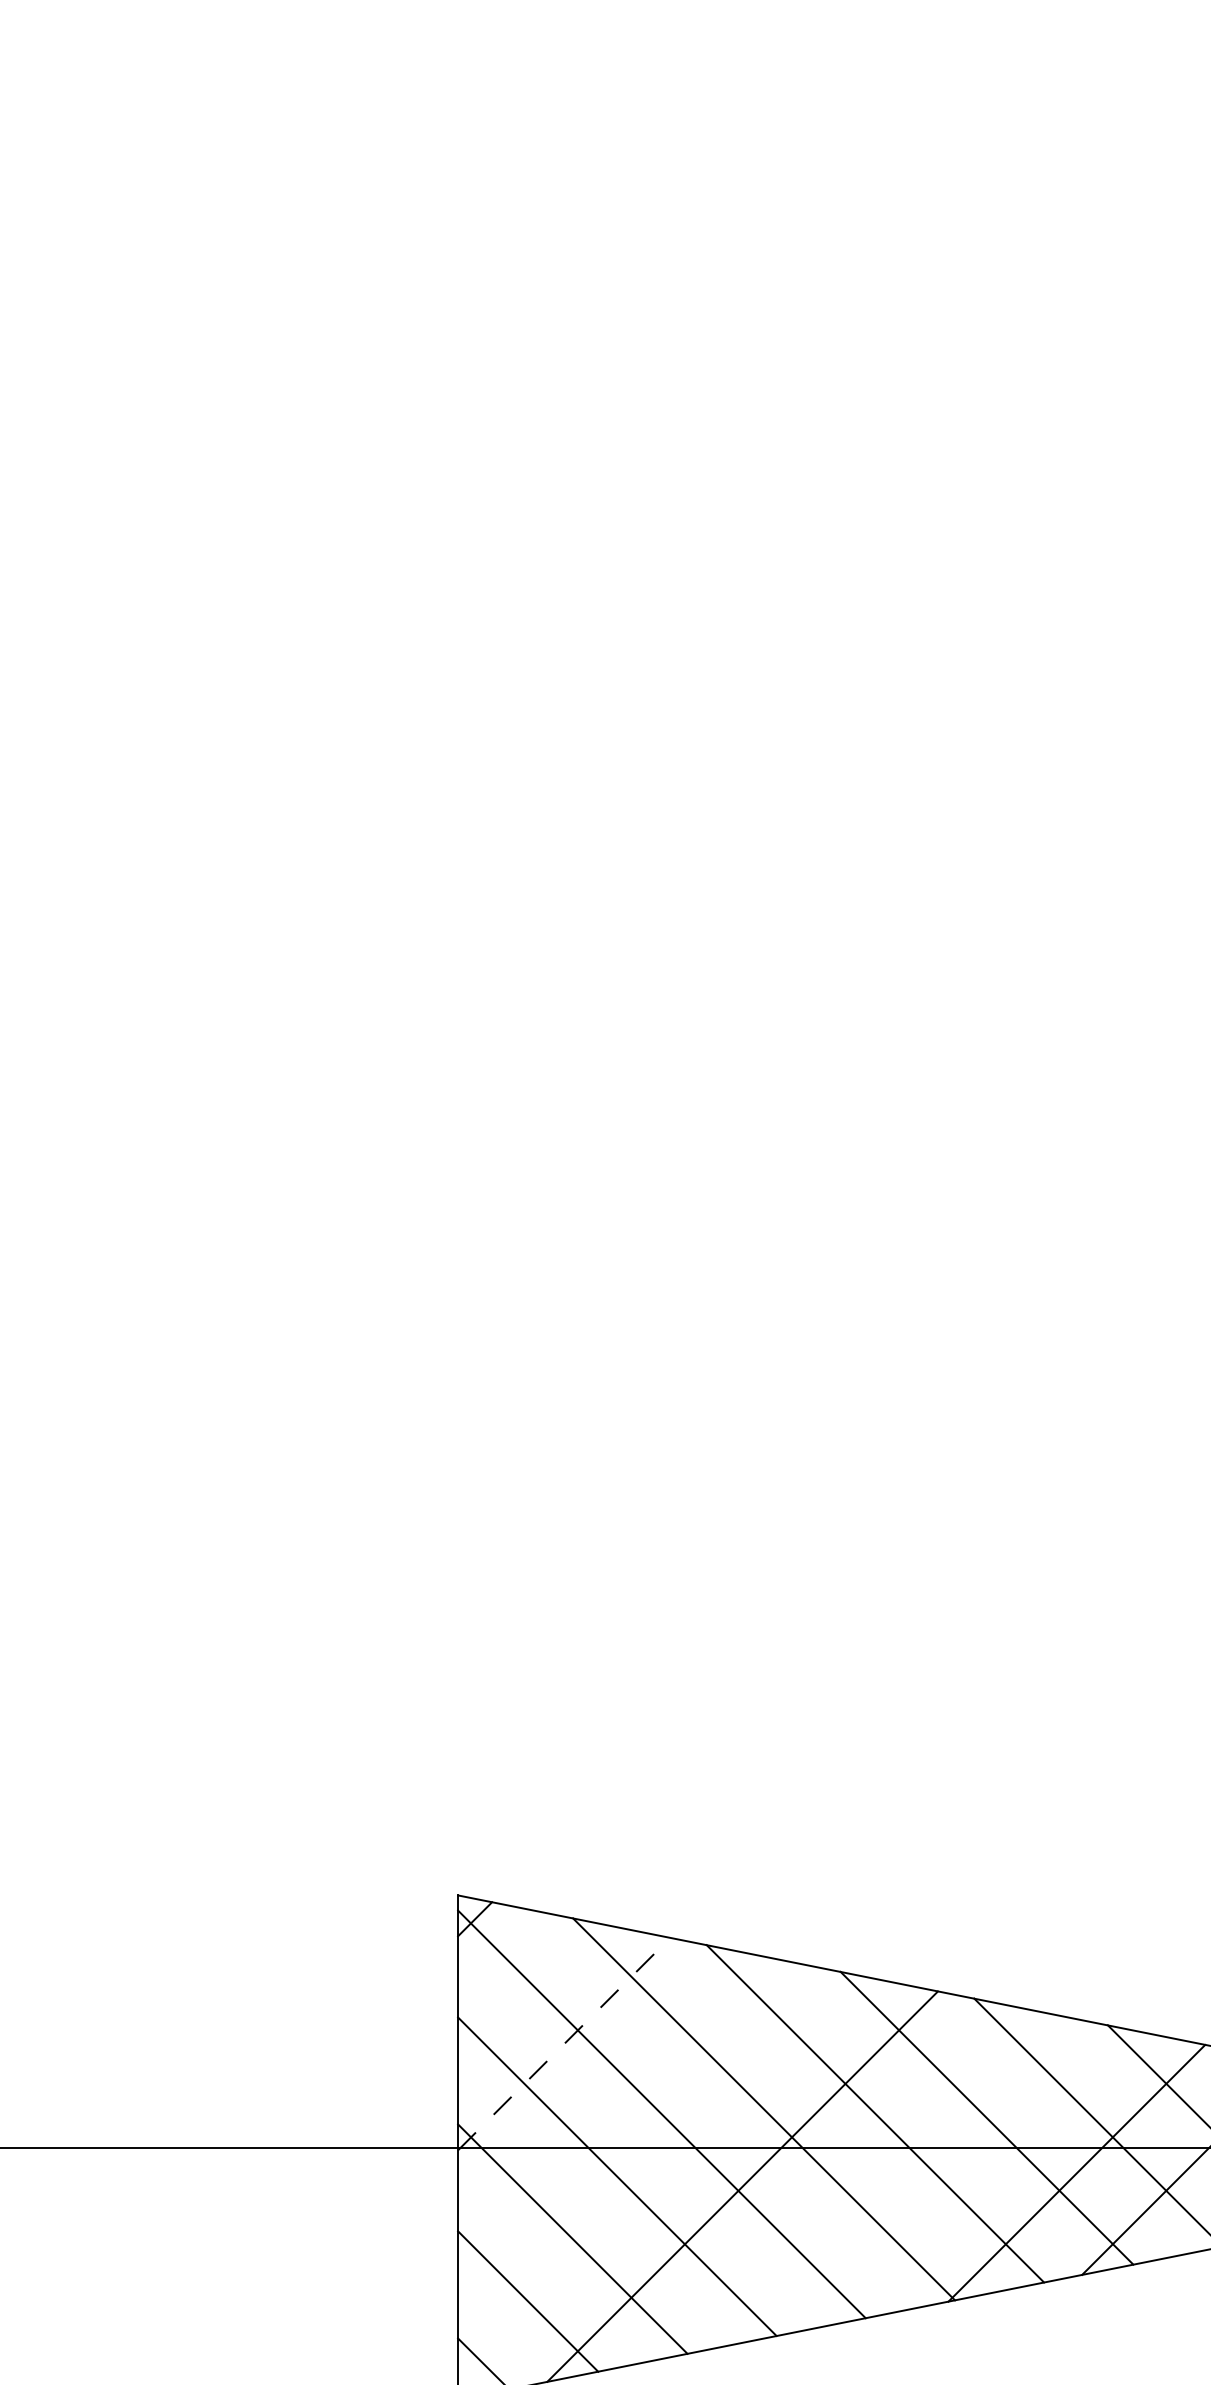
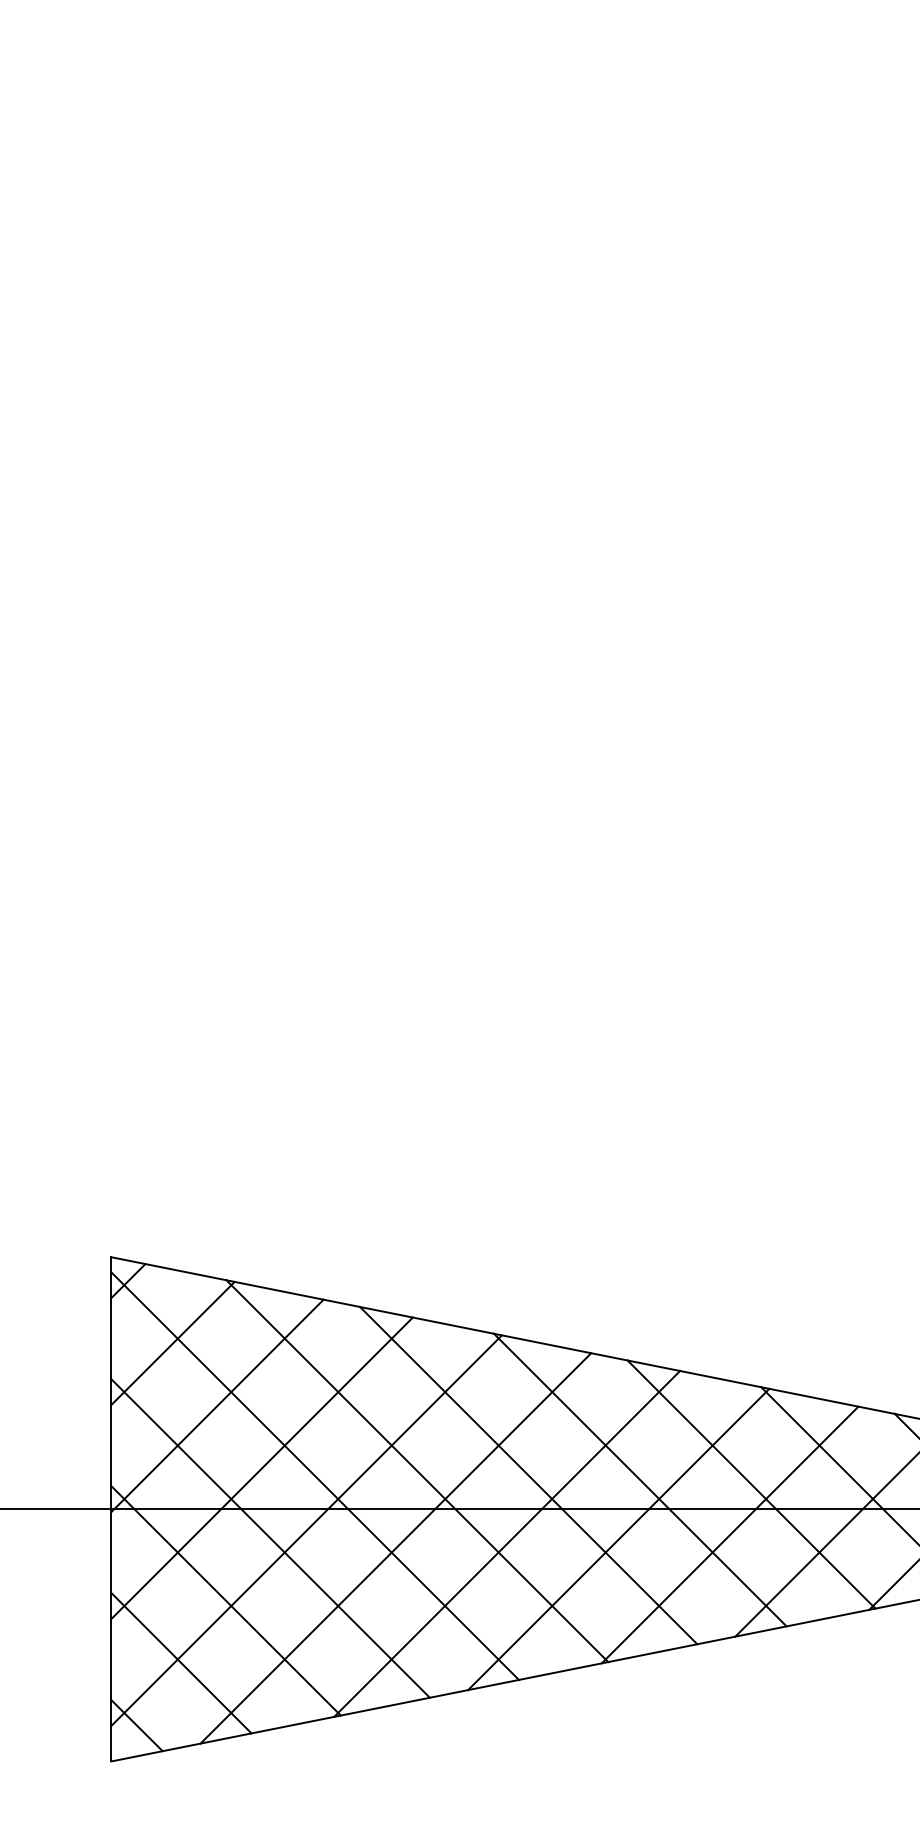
line: (519, 1981) -> (172, 1343), added
line: (564, 2043) -> (217, 1405), dashed -> solid
line: (608, 2106) -> (261, 1468), added
line: (653, 2168) -> (306, 1530), added
line: (965, 2177) -> (618, 1539), added
line: (853, 2182) -> (506, 1544), added

